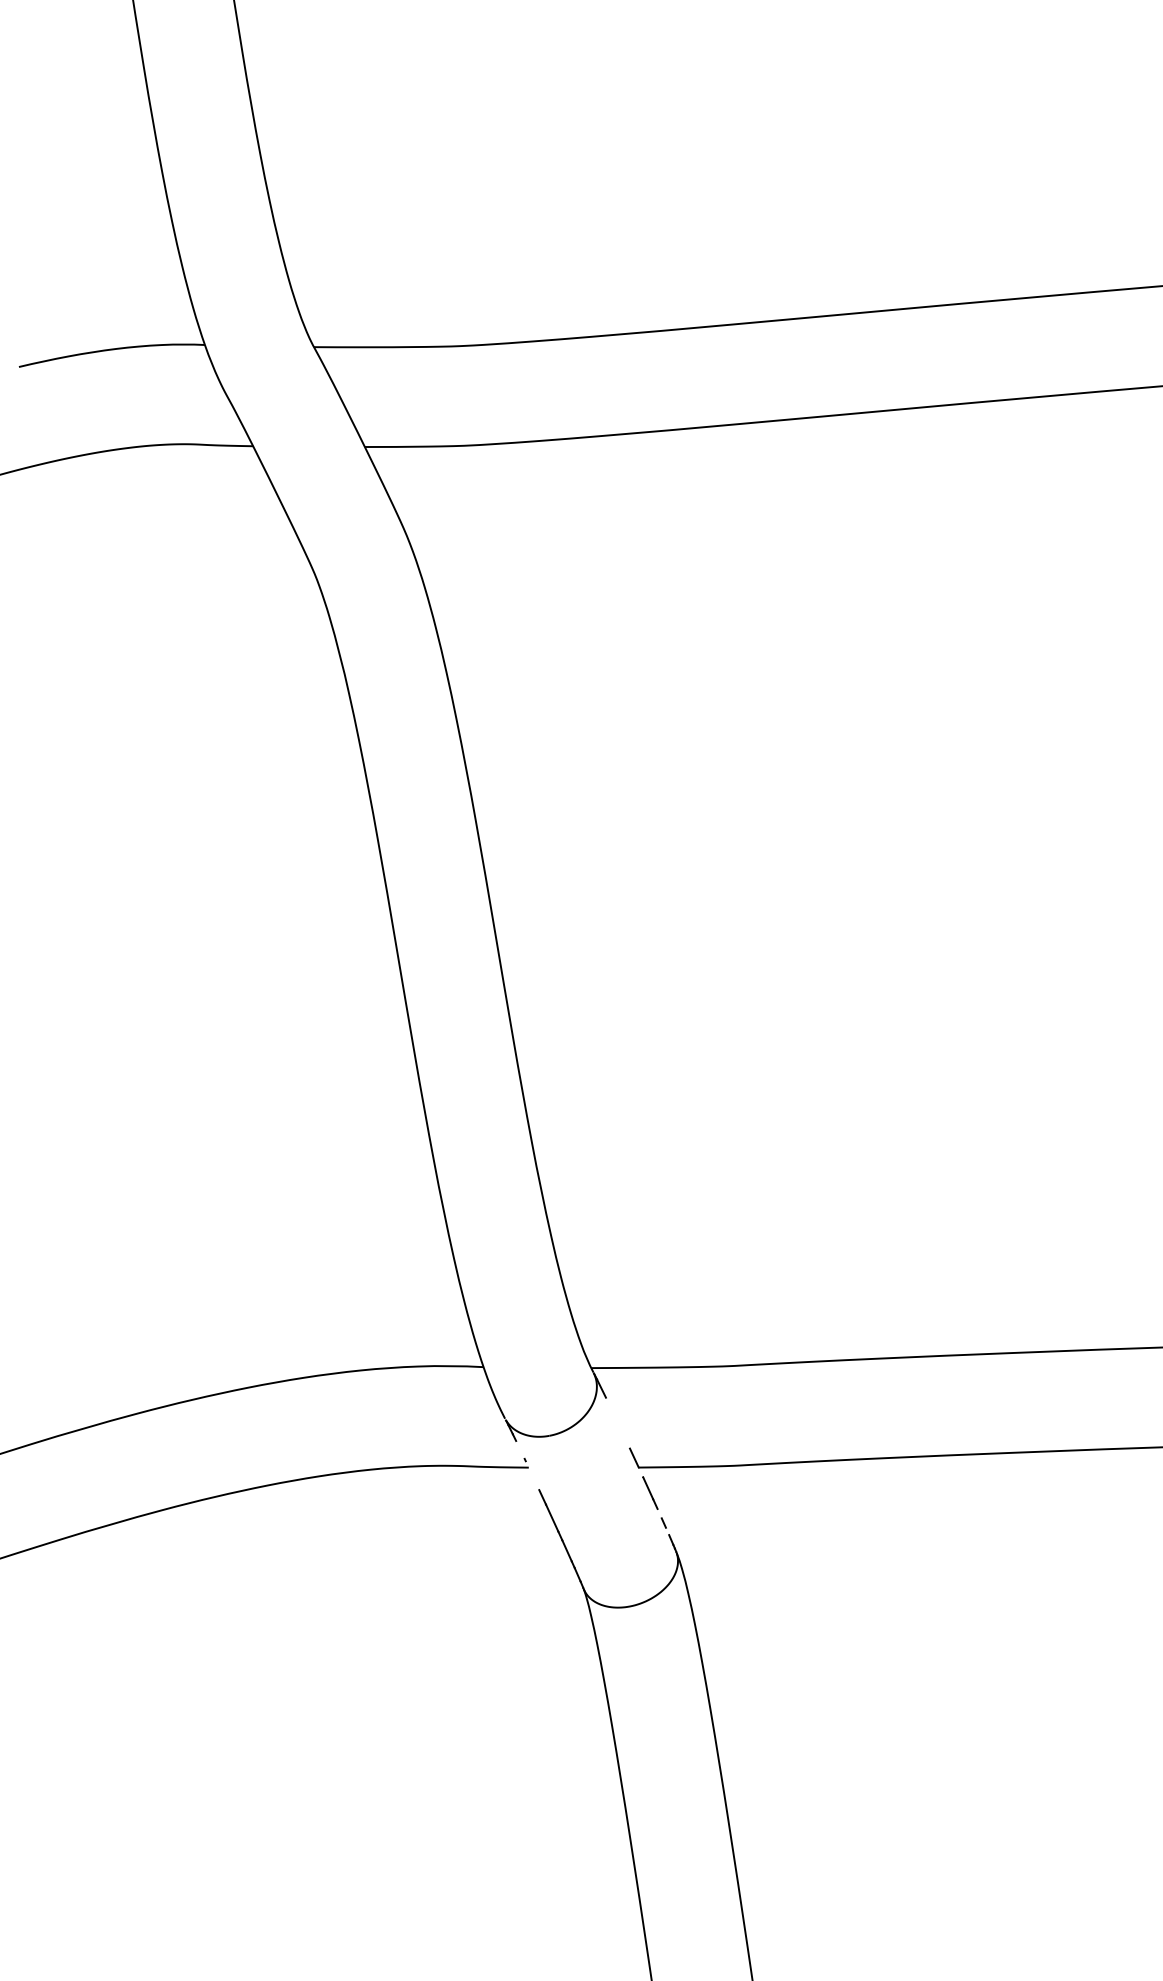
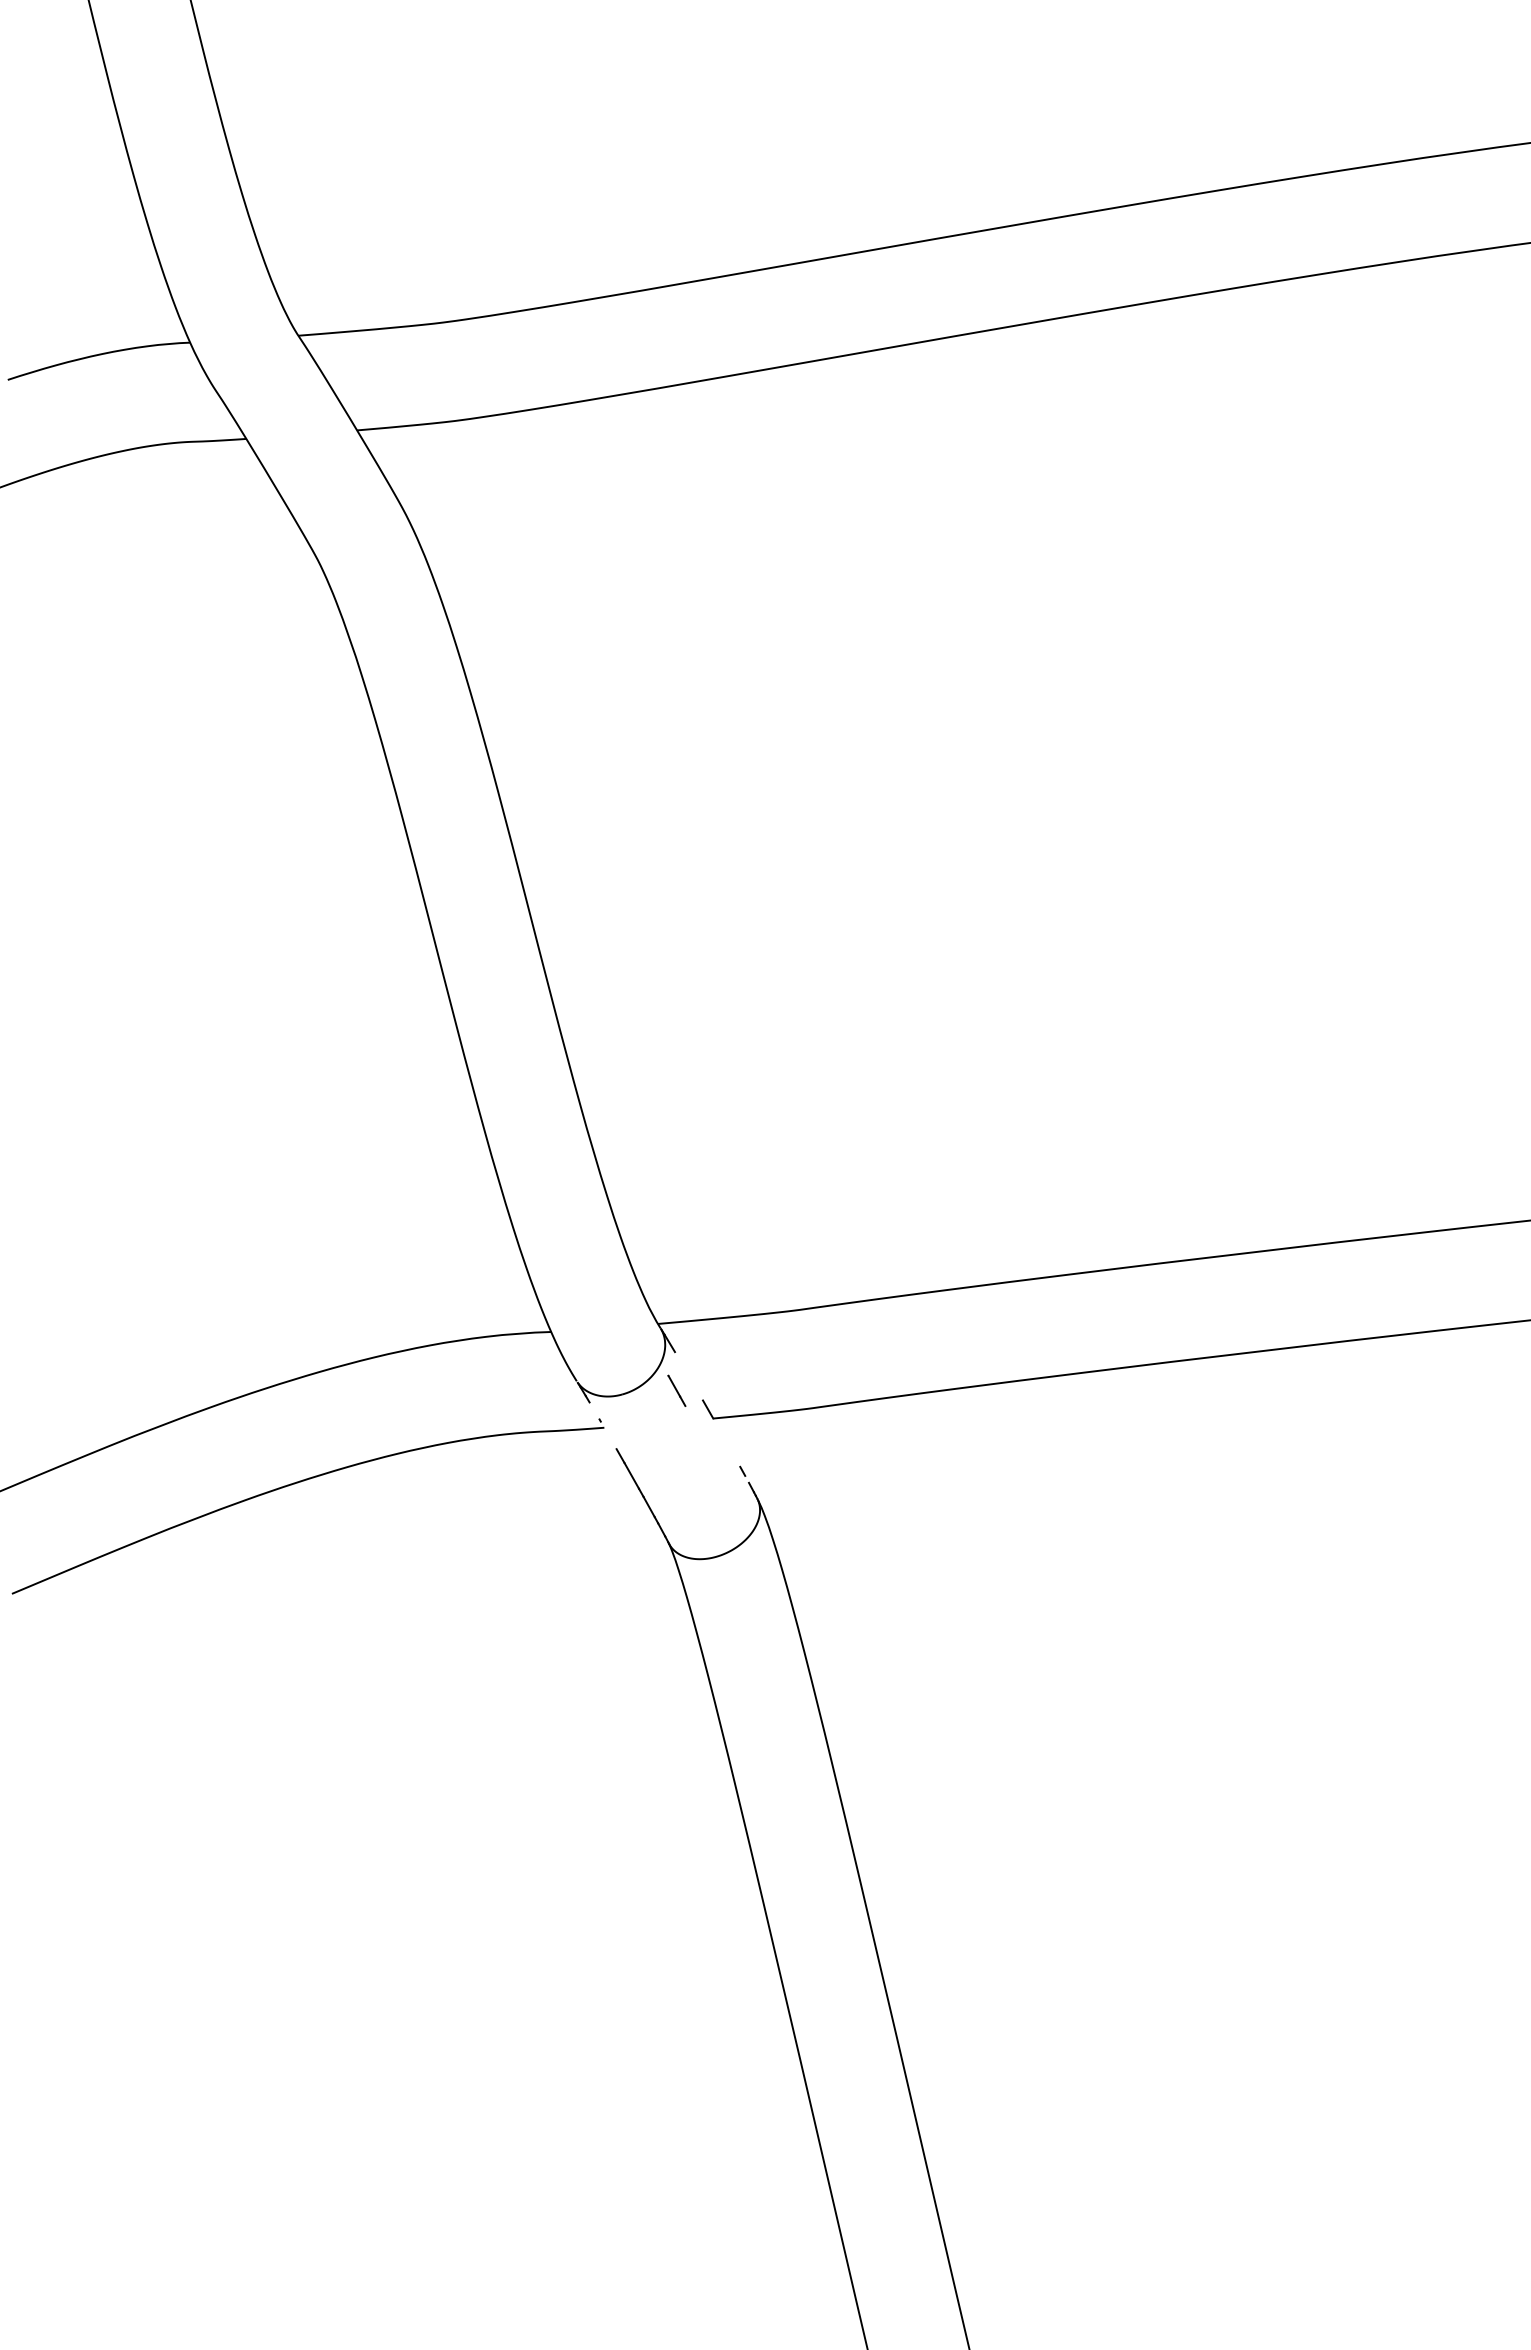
line: (650, 1492) -> (676, 1390), moved

